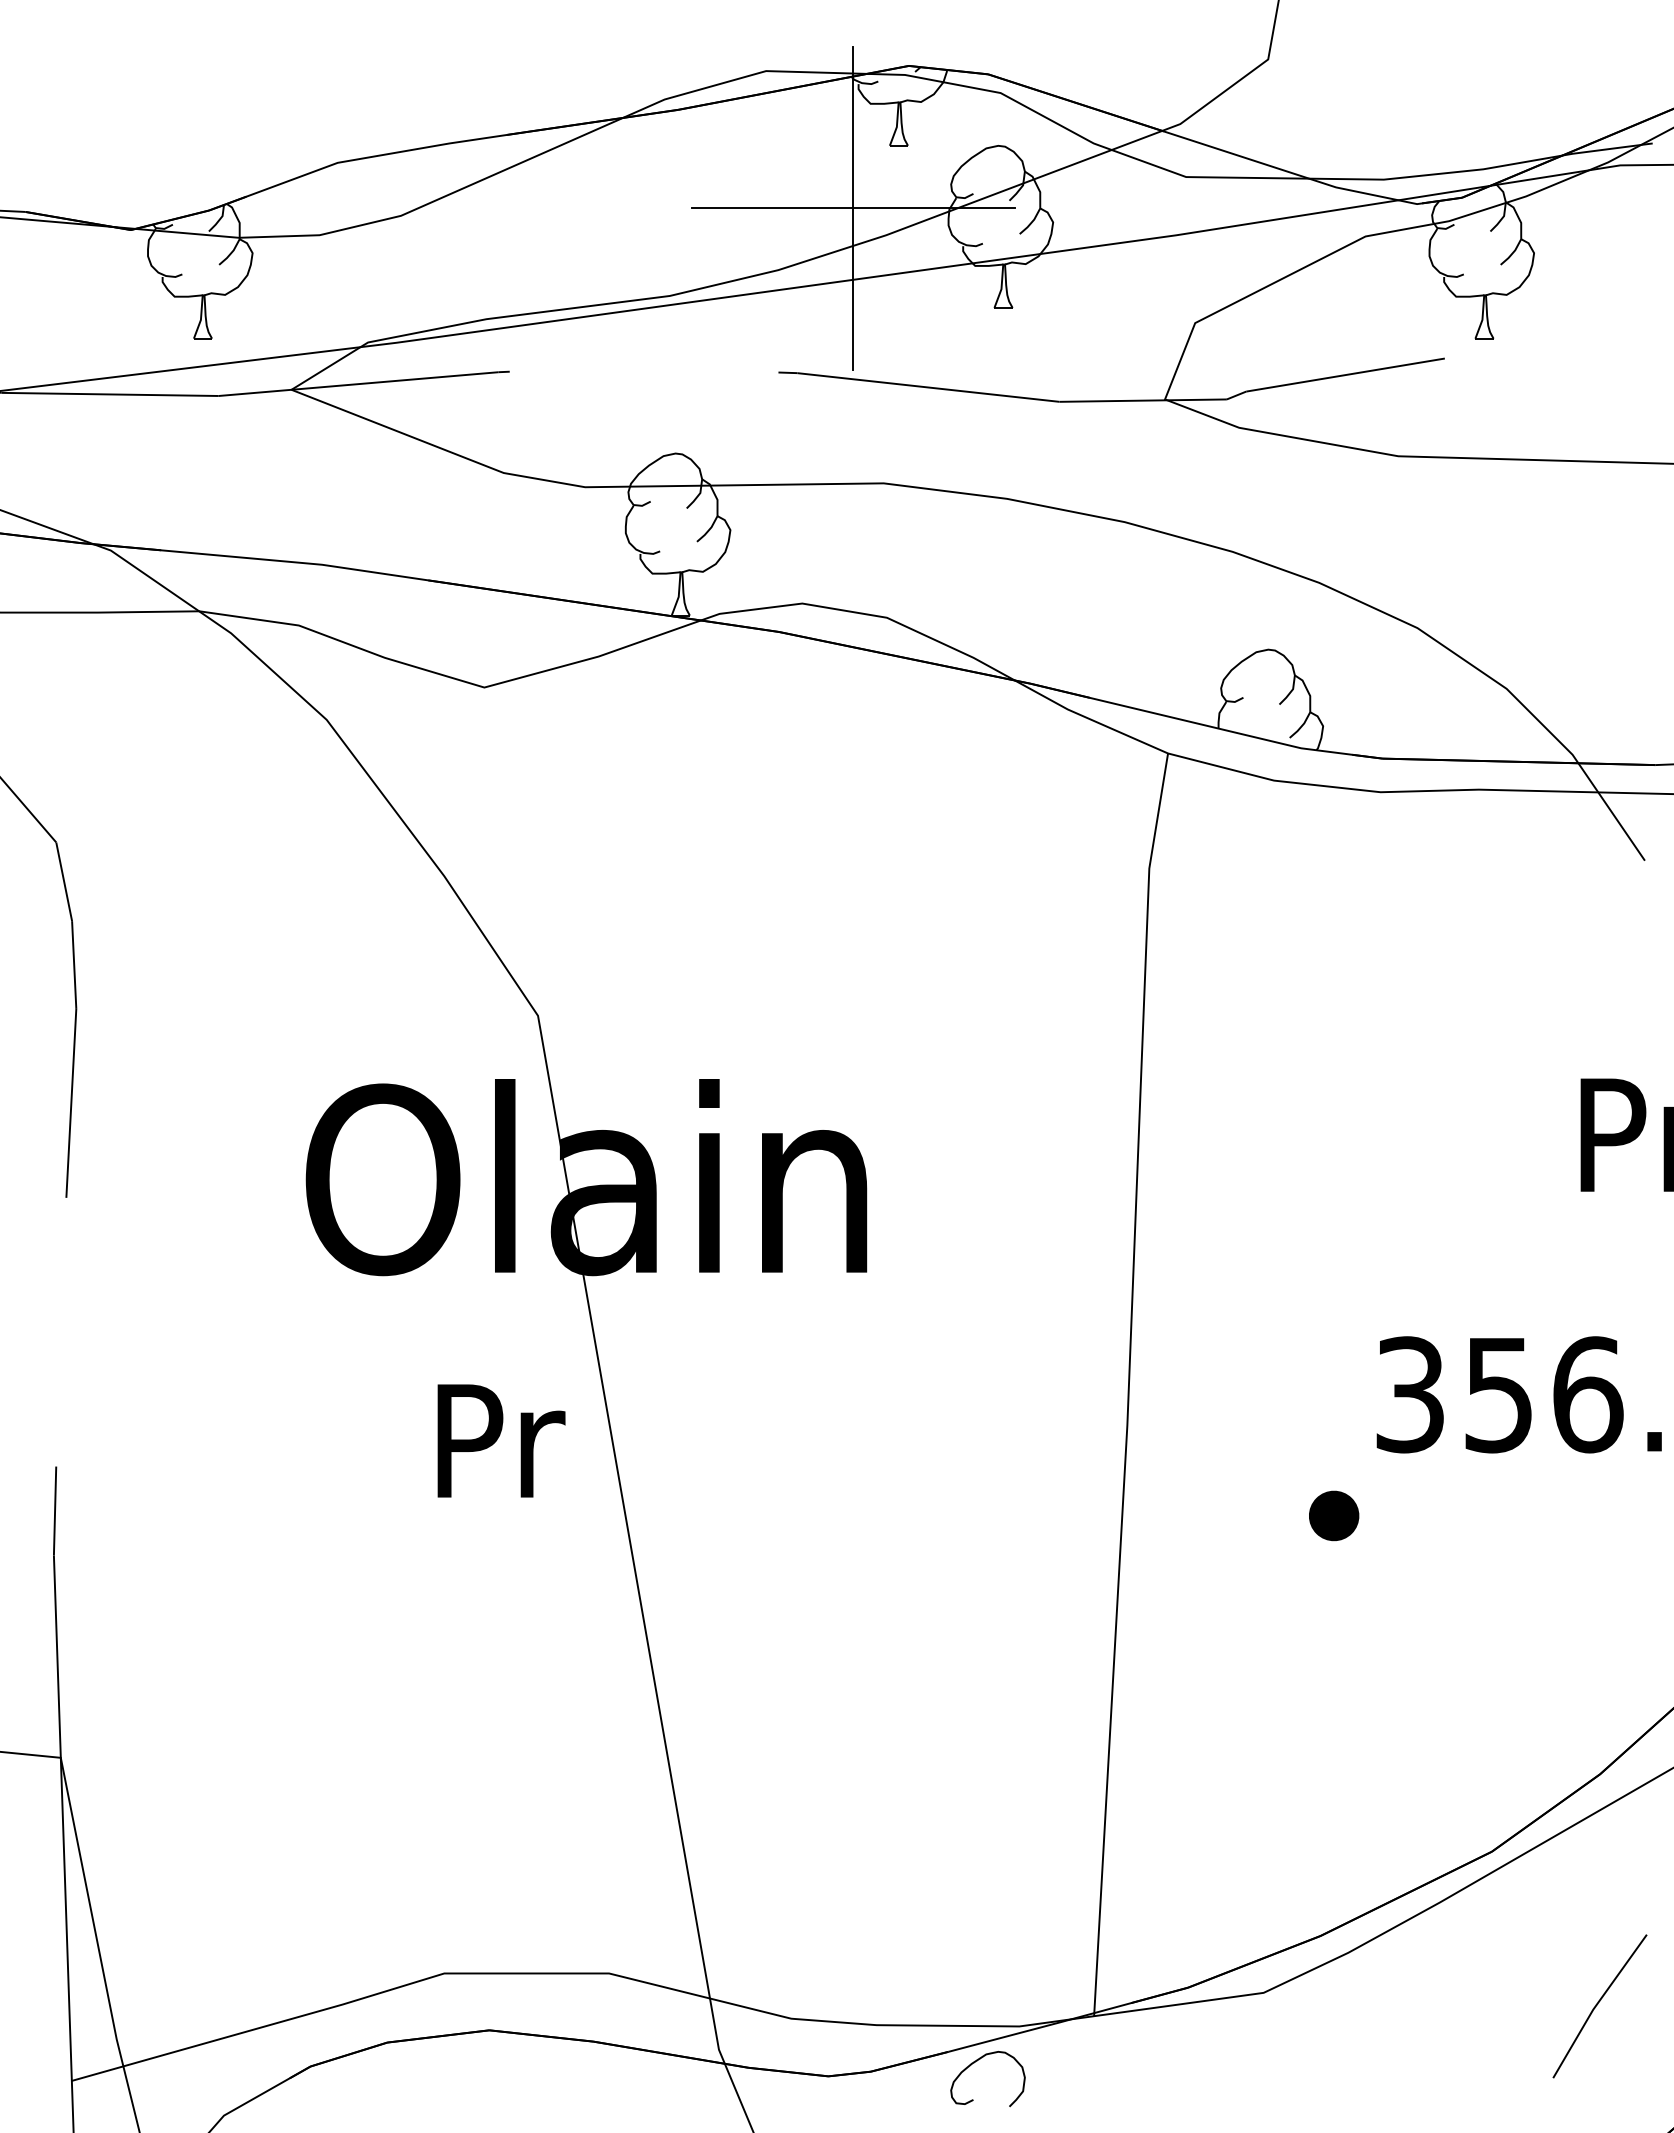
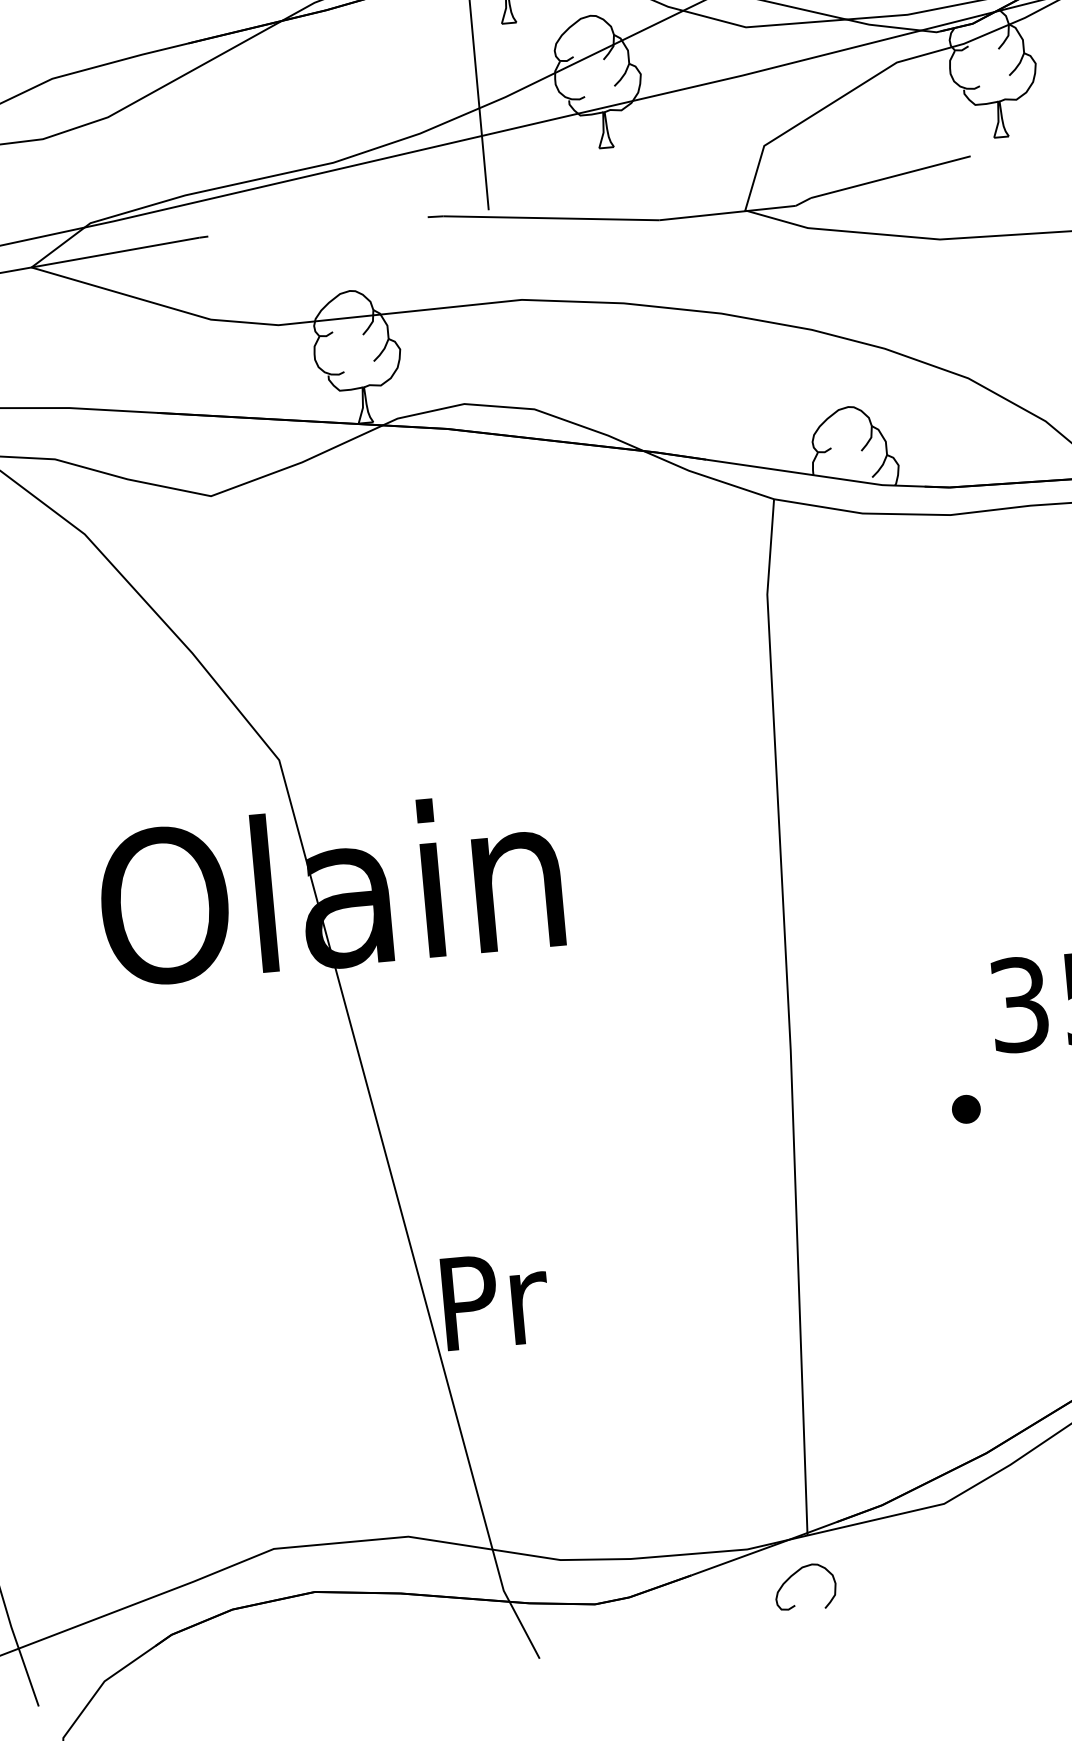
line: (852, 208) -> (475, 77), removed
text: (501, 1440) -> (495, 1299), moved
part: (1334, 1515) -> (966, 1108), size x0.7
curve: (977, 2061) -> (795, 1573), moved

